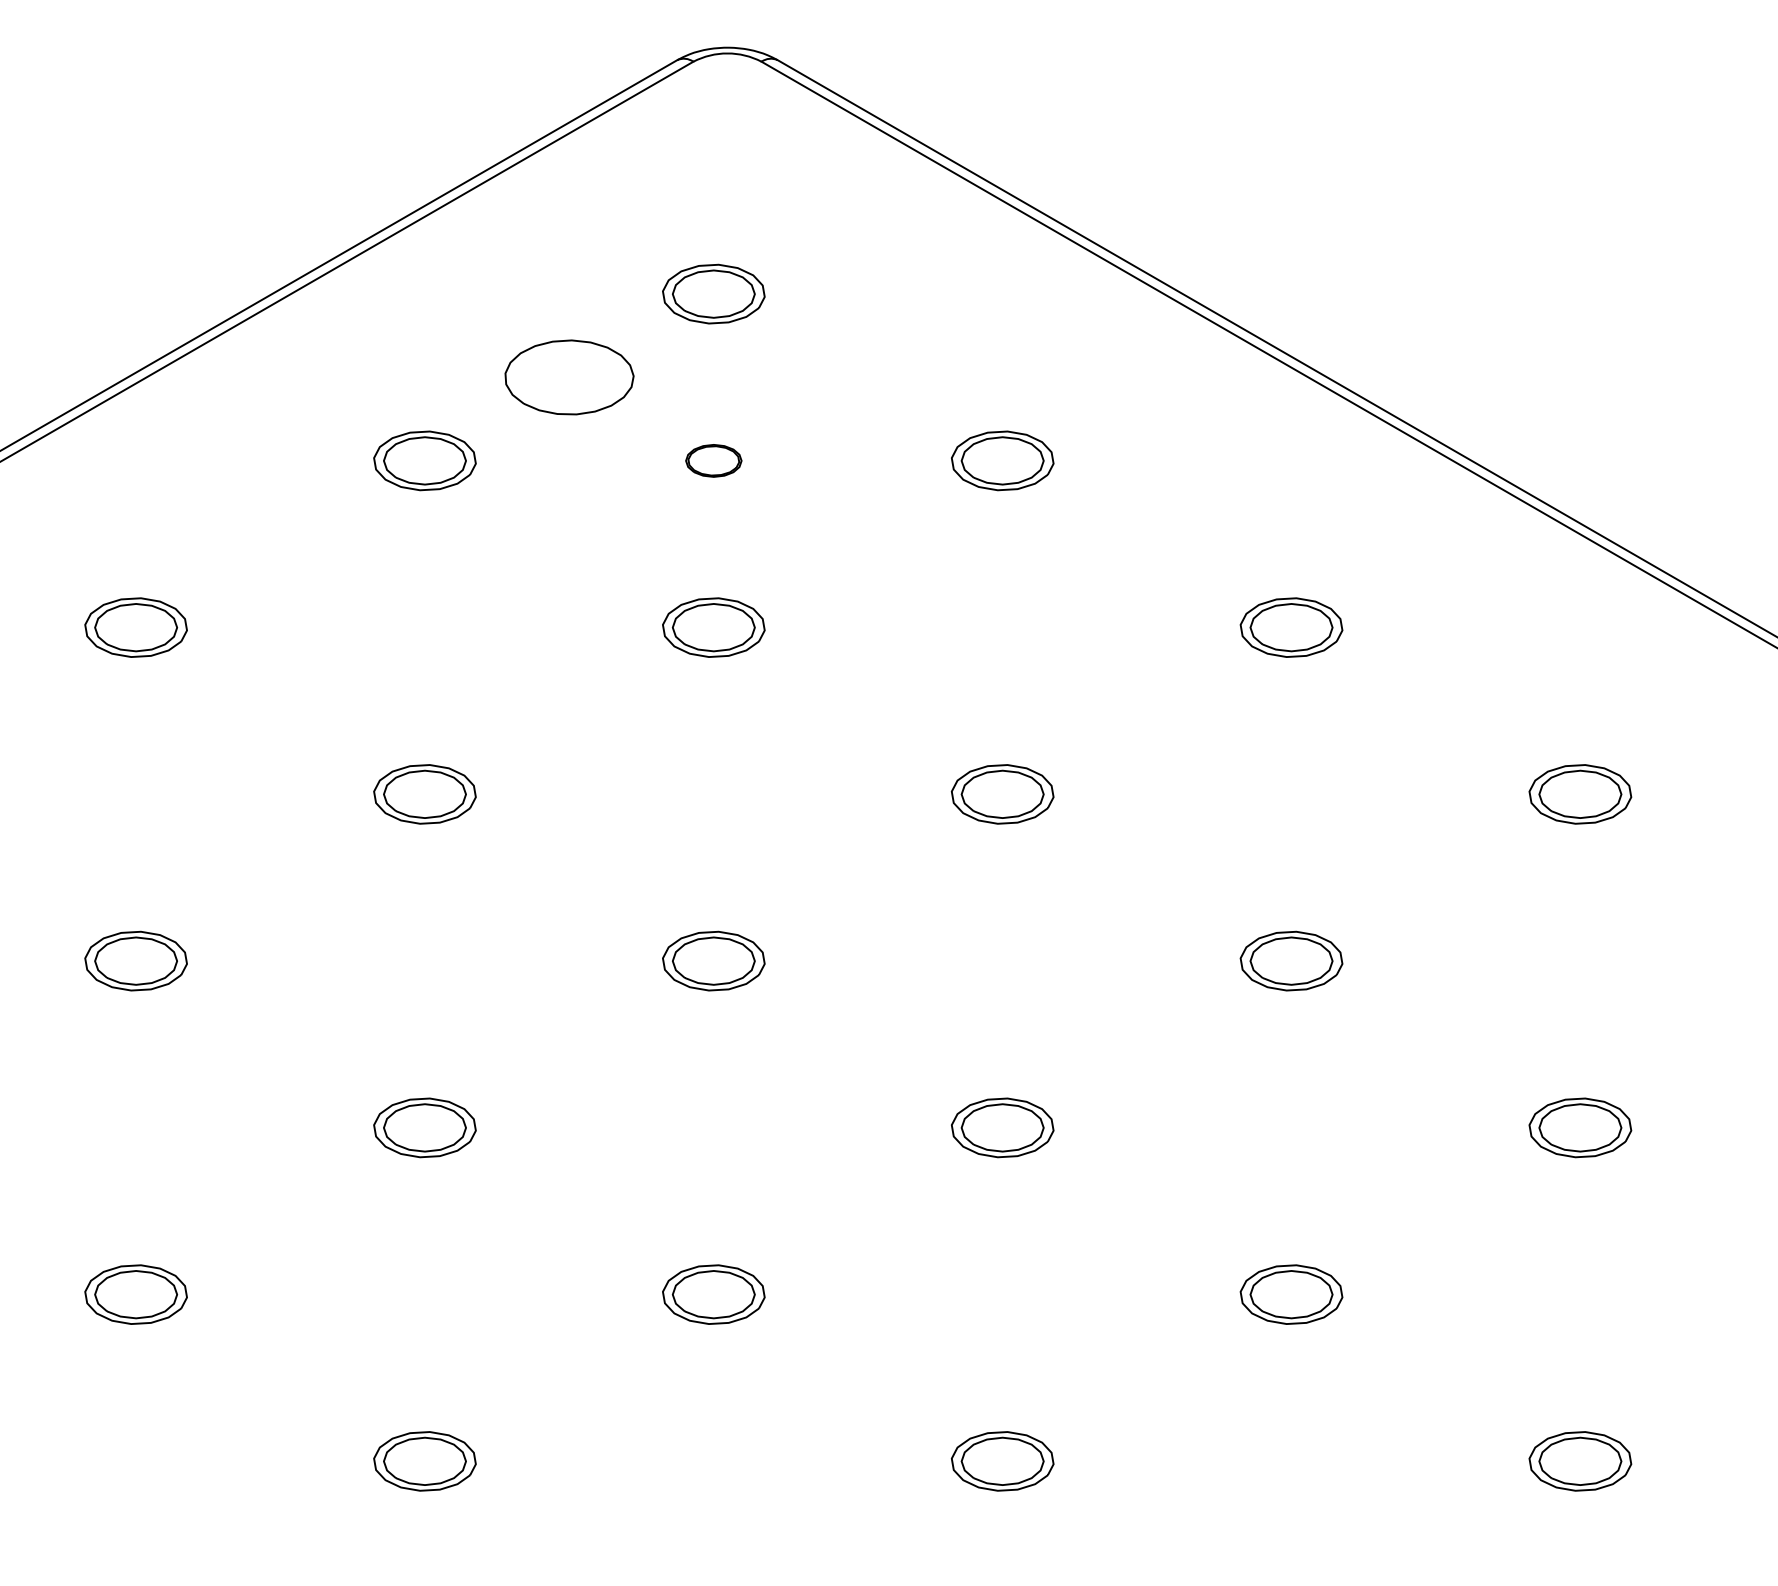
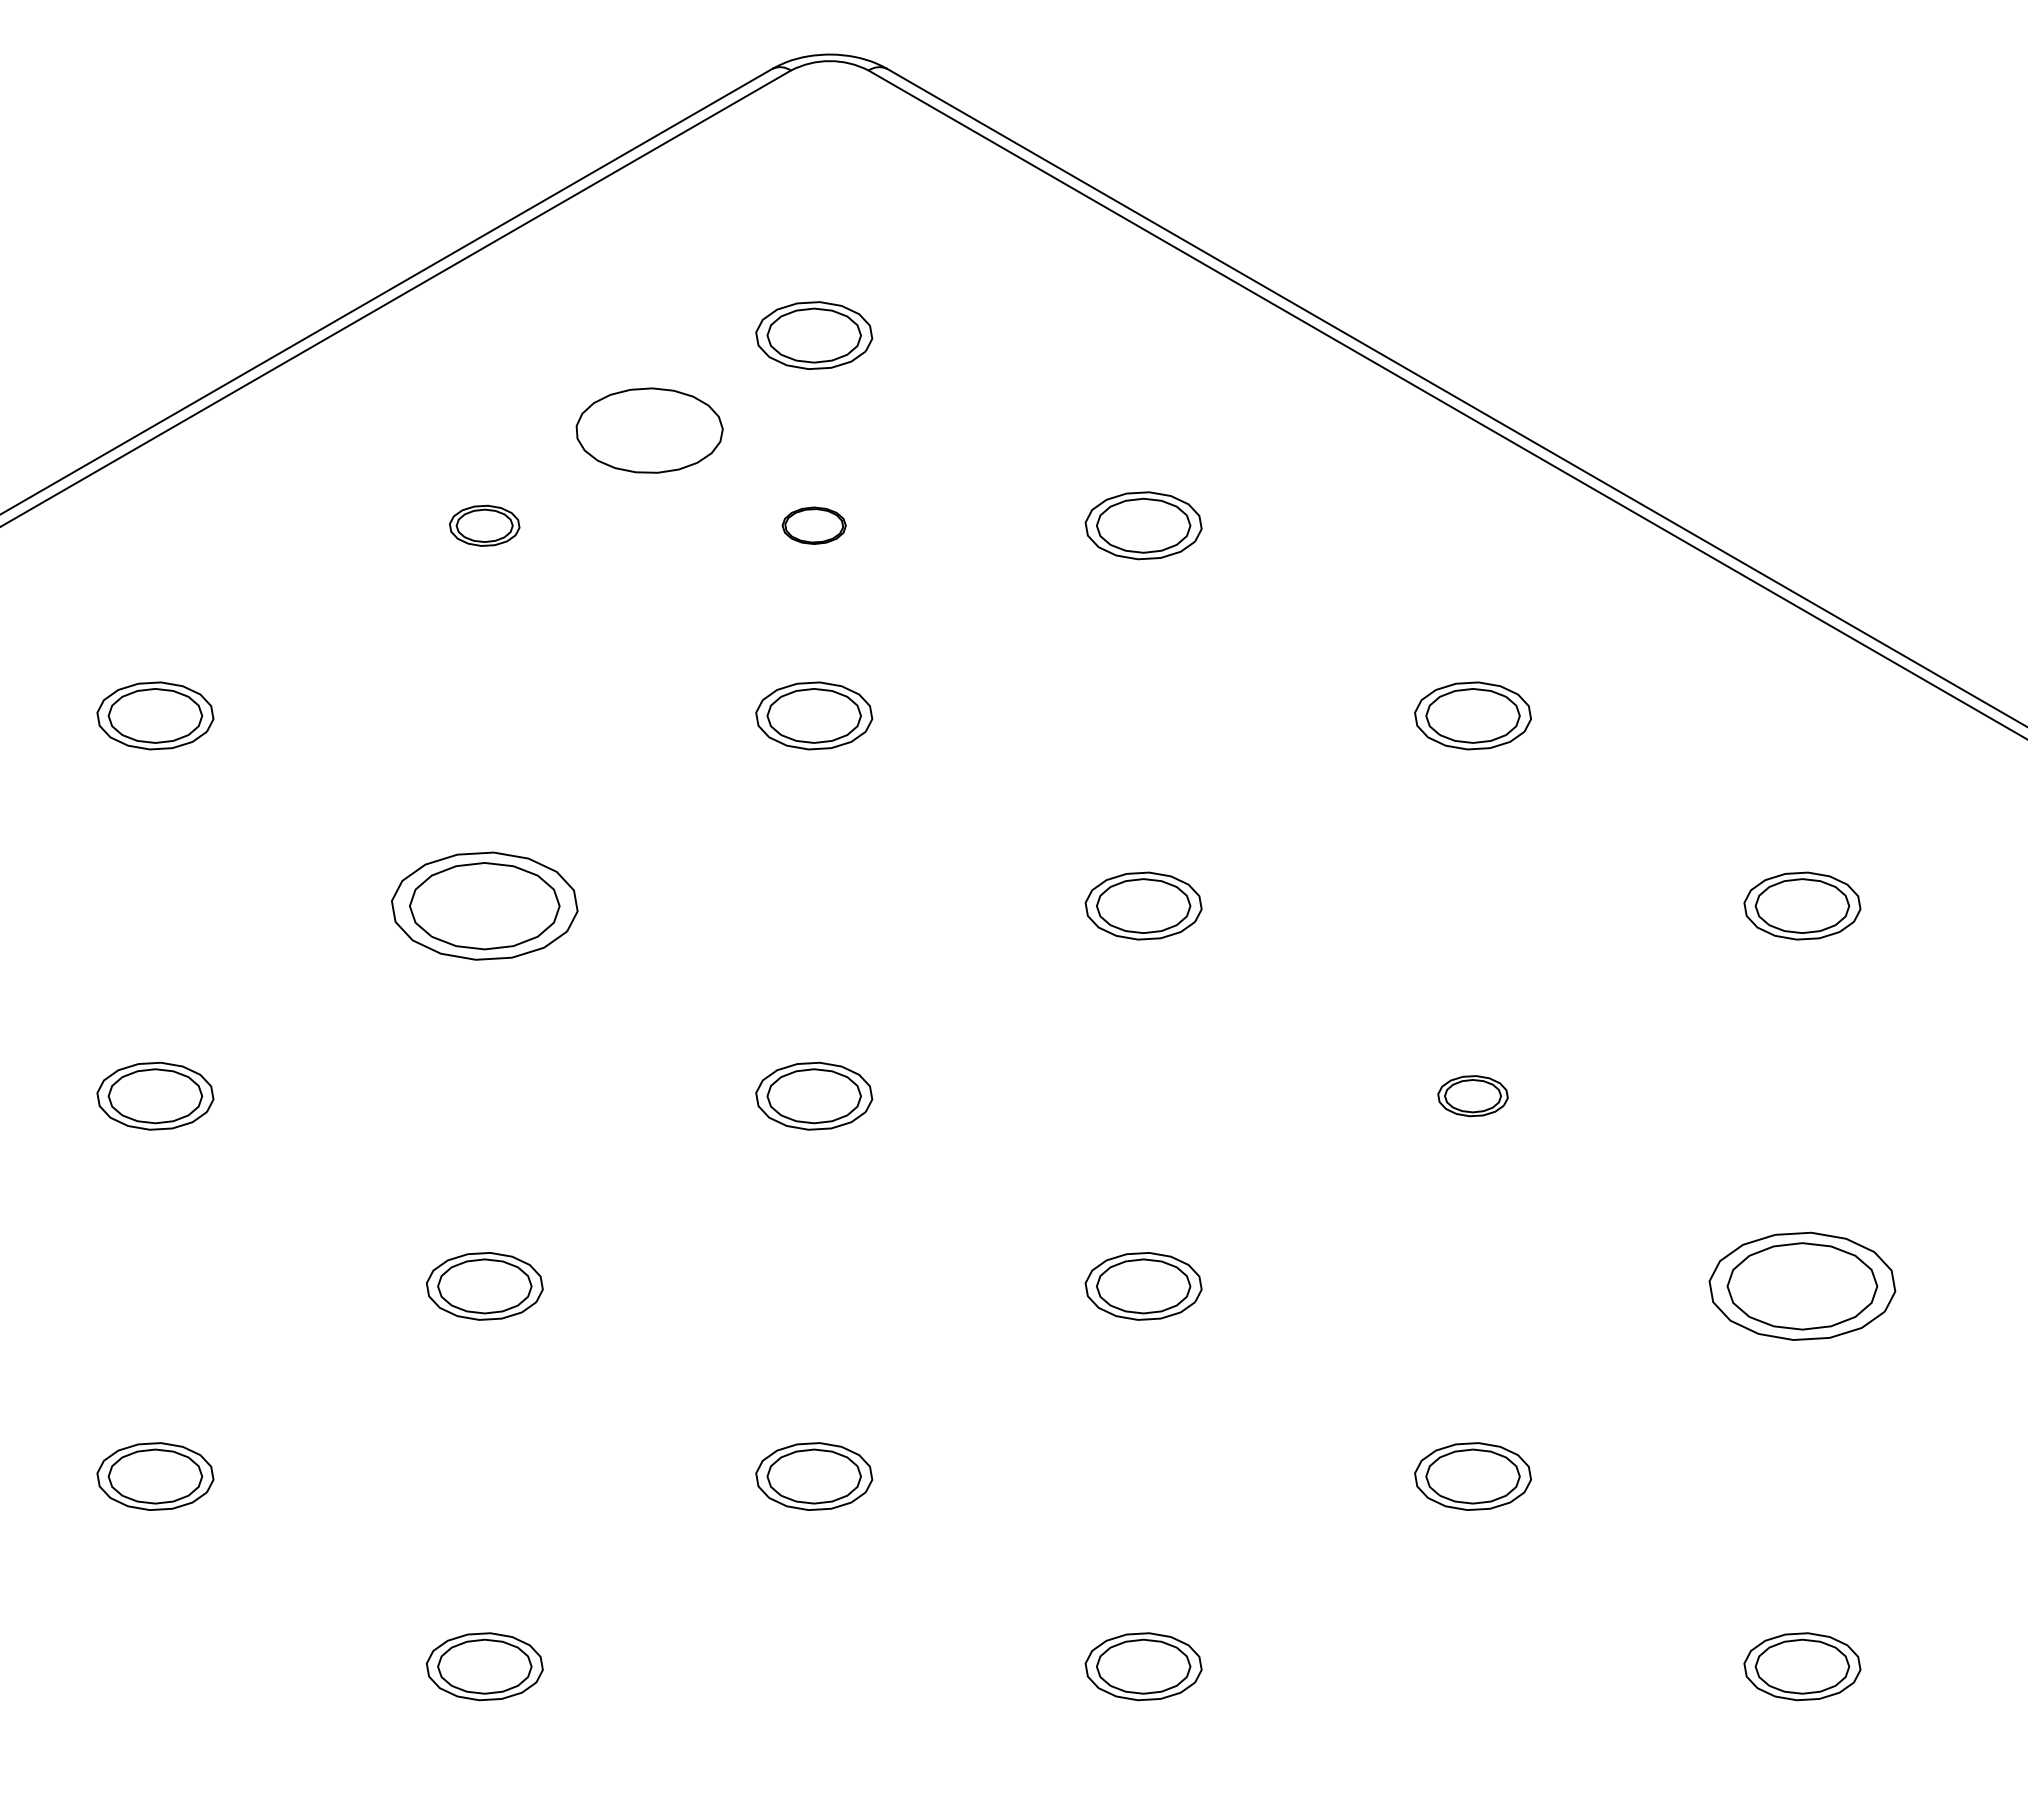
part: (424, 460) -> (484, 525), size x0.6
part: (424, 793) -> (484, 905), size x1.6
part: (1291, 960) -> (1472, 1095), size x0.6
part: (1580, 1127) -> (1802, 1286), size x1.6

